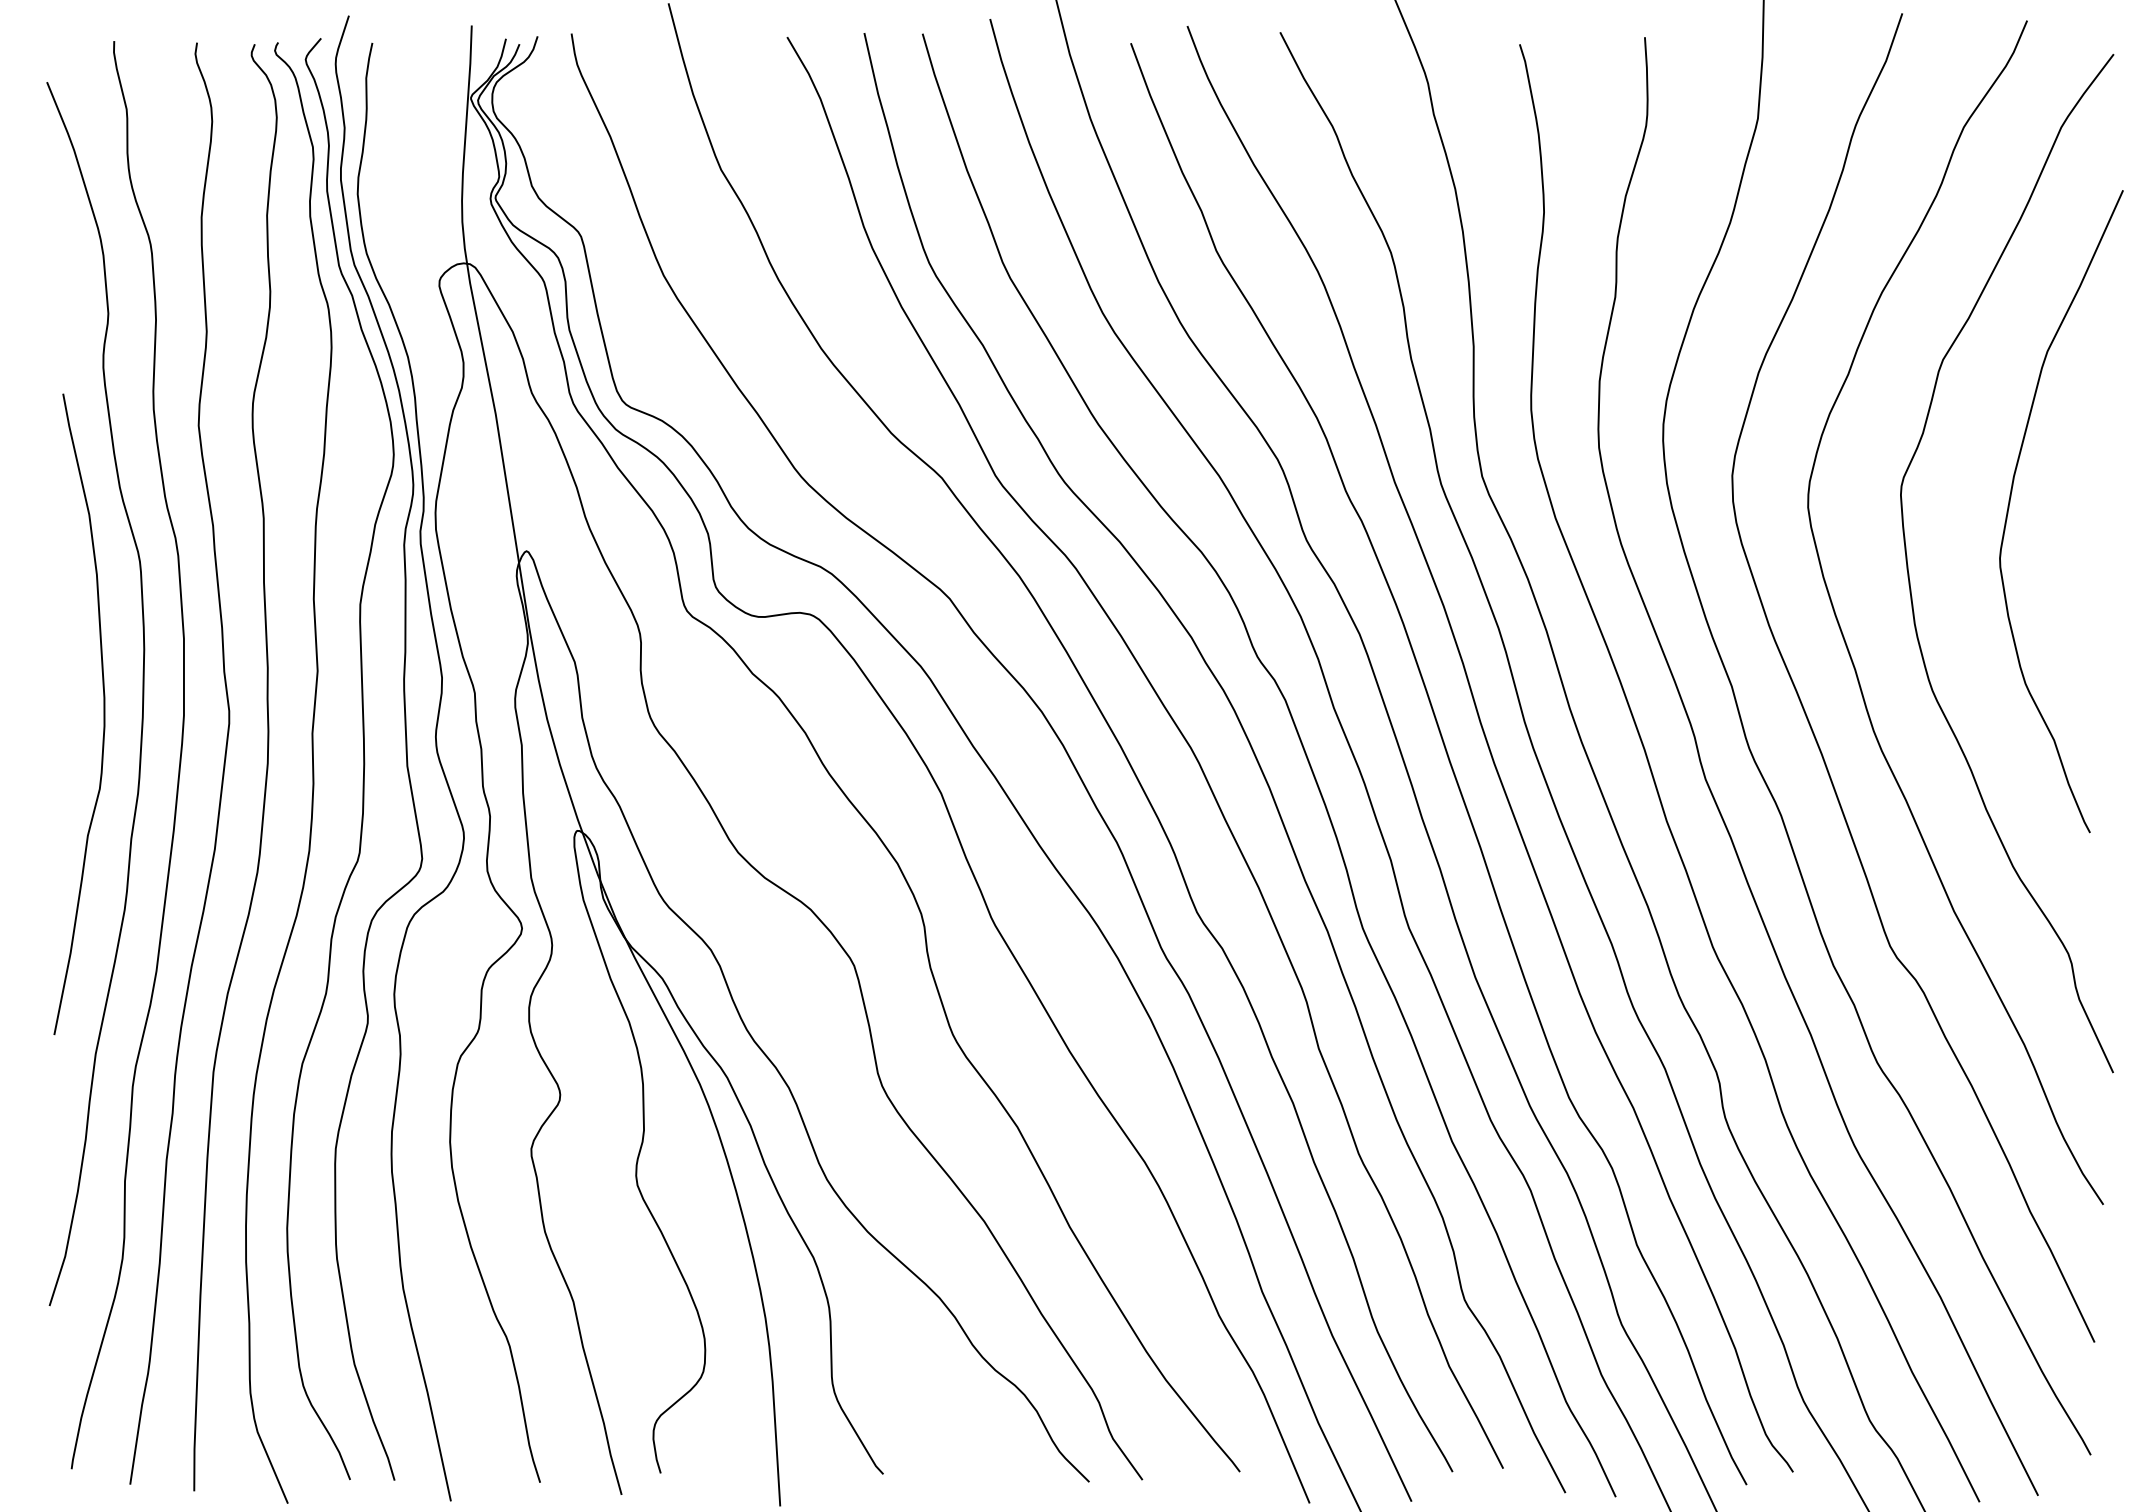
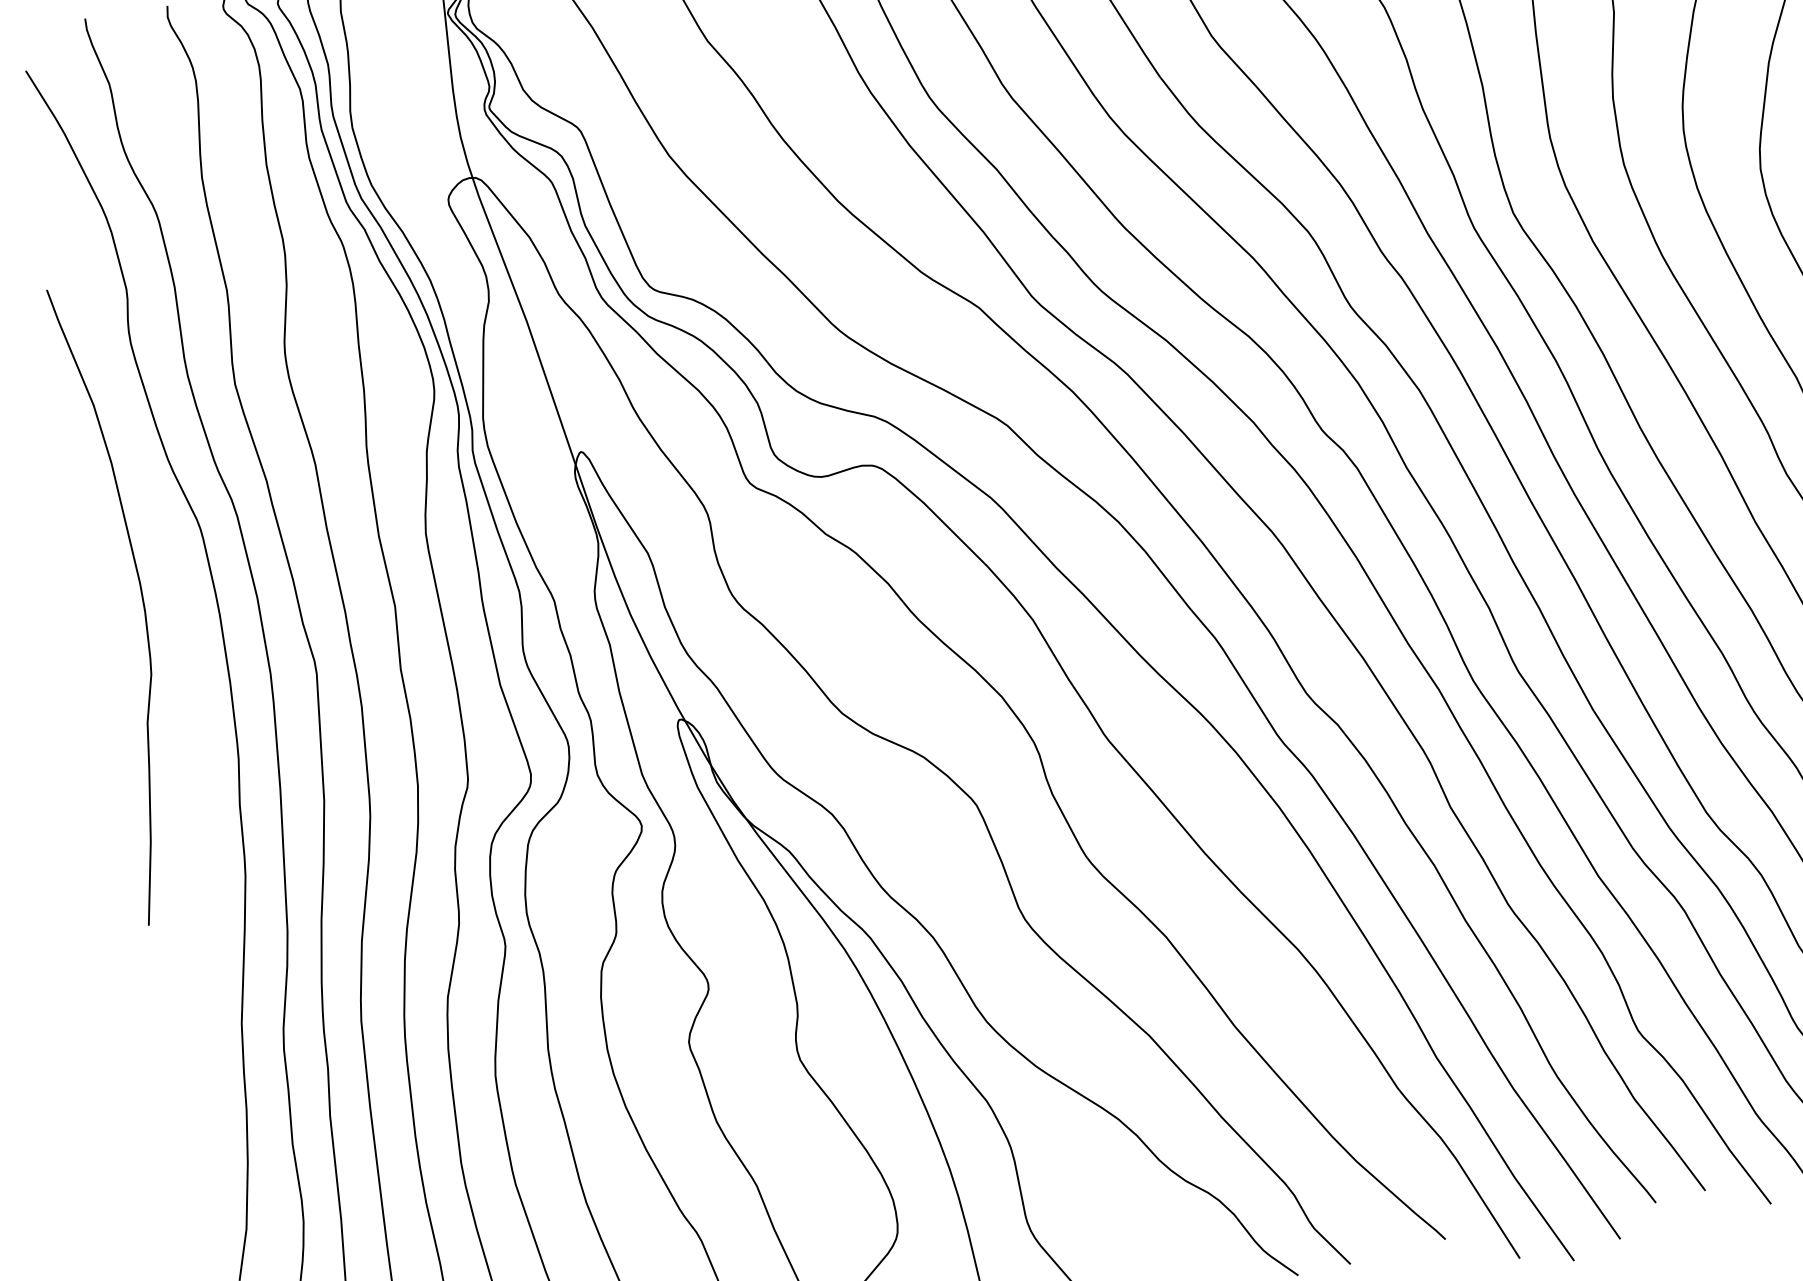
curve: (103, 714) -> (142, 600), moved

